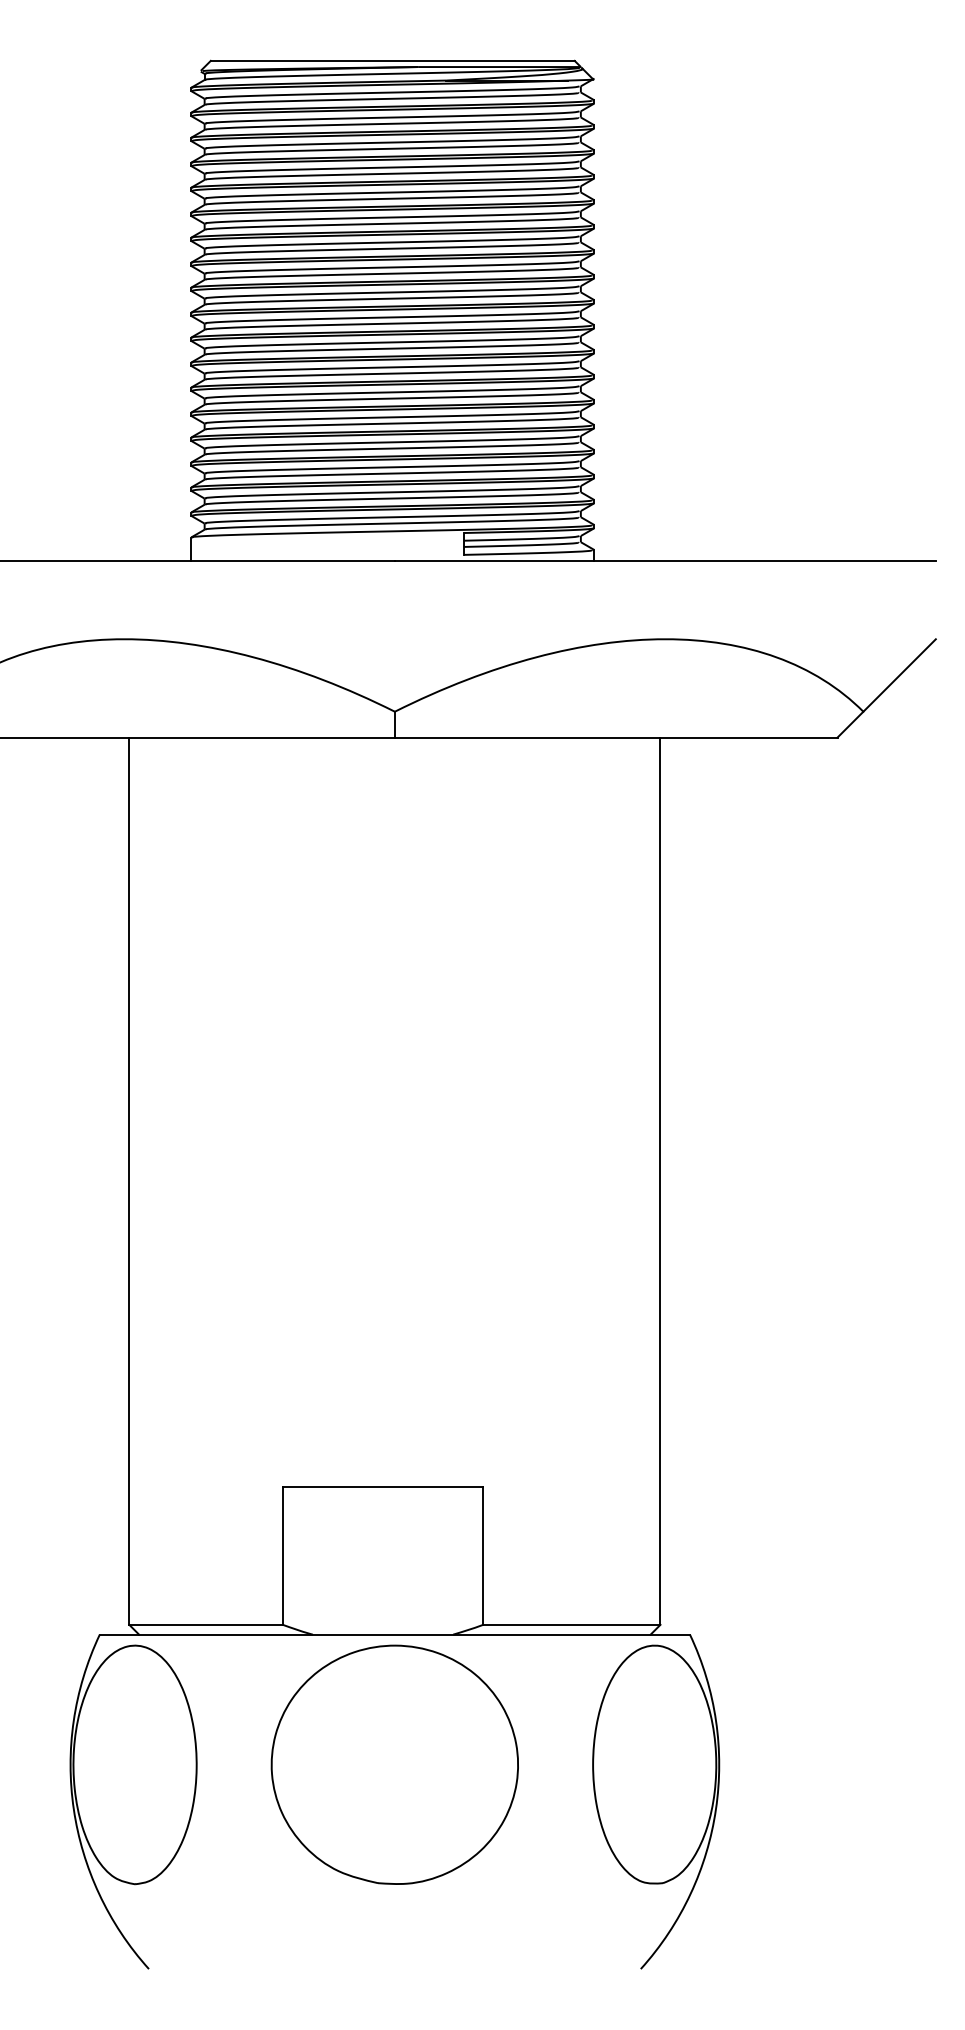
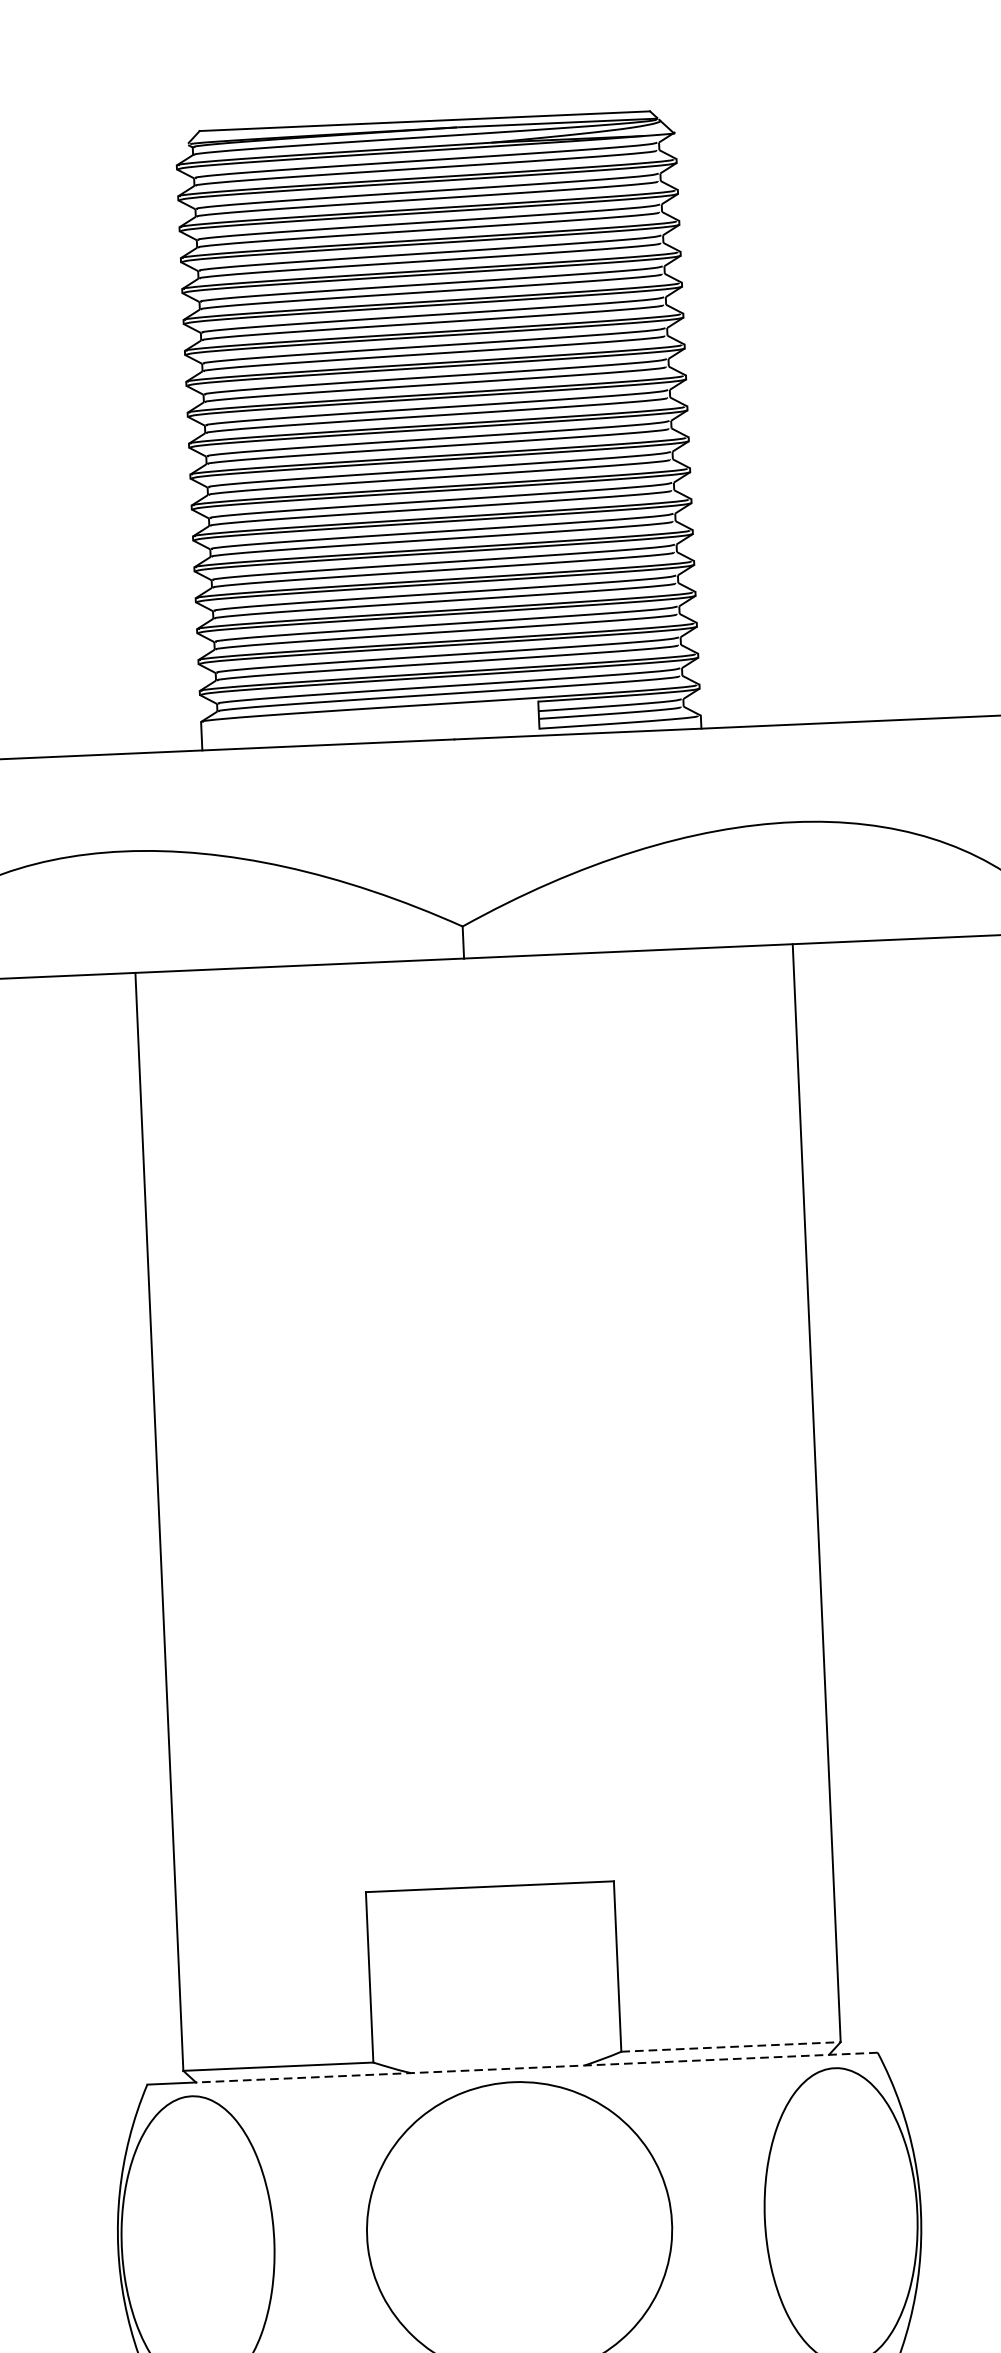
line: (571, 1624) -> (730, 2046), solid -> dashed
line: (414, 1634) -> (536, 2067), solid -> dashed

